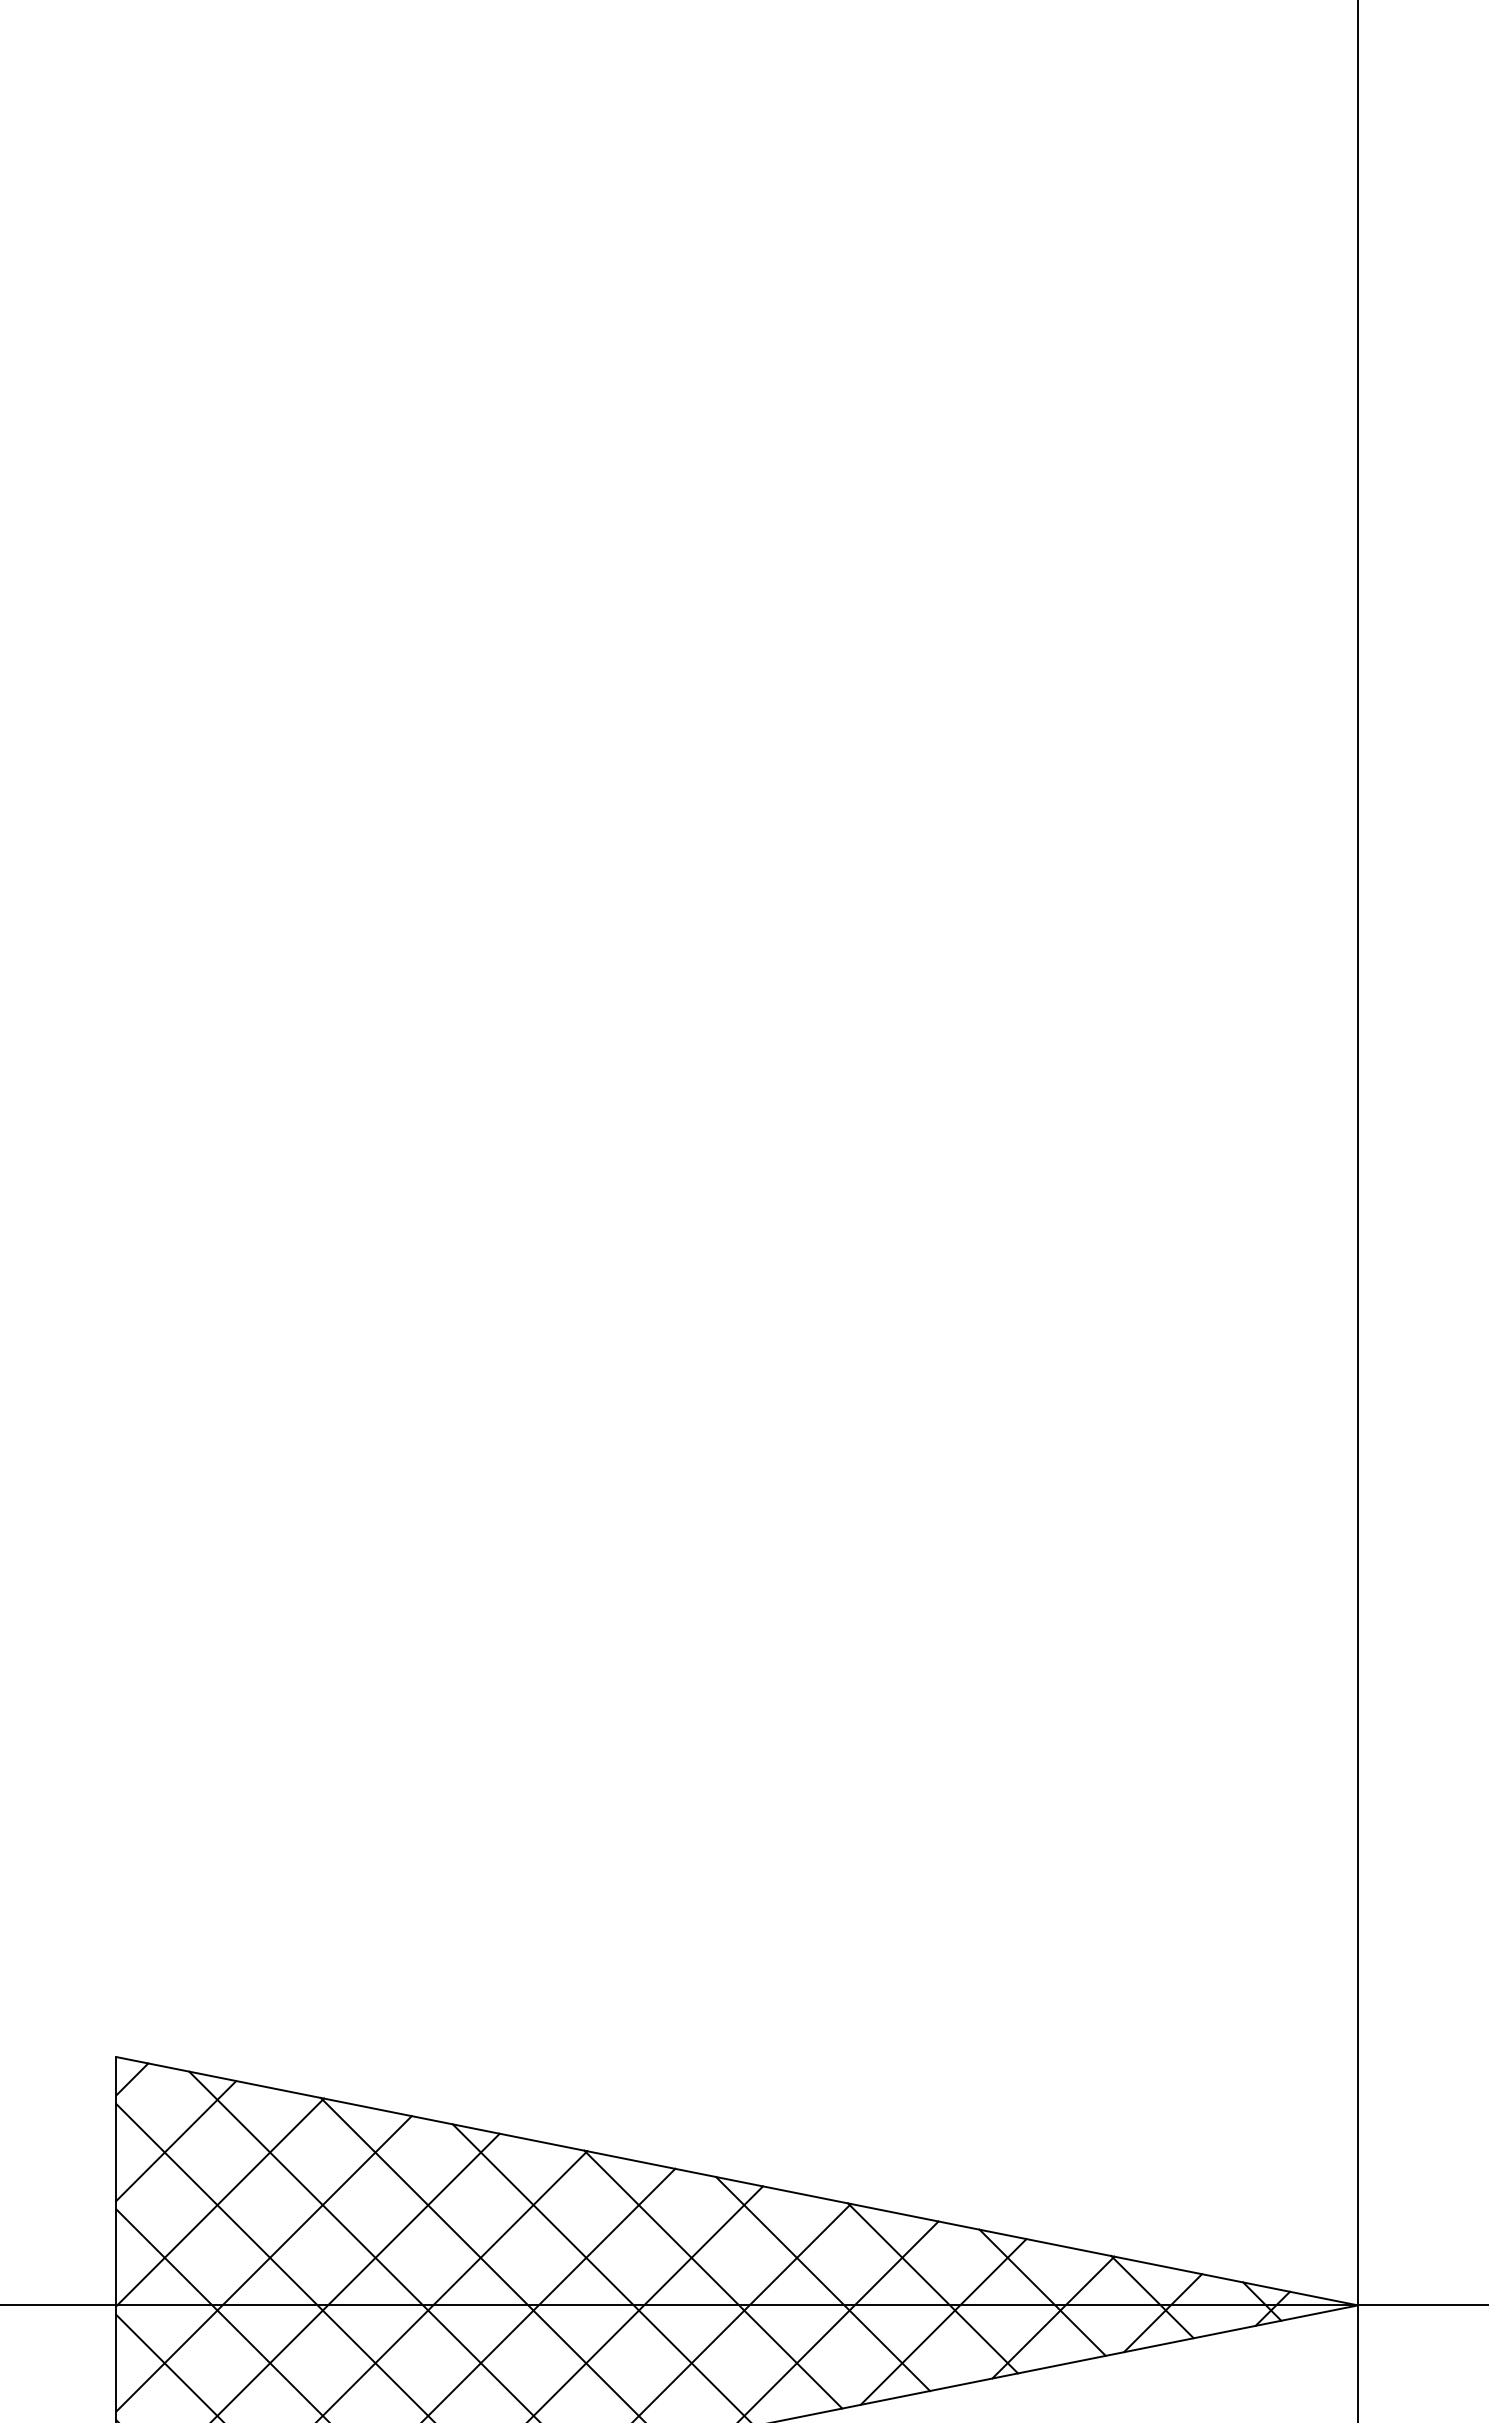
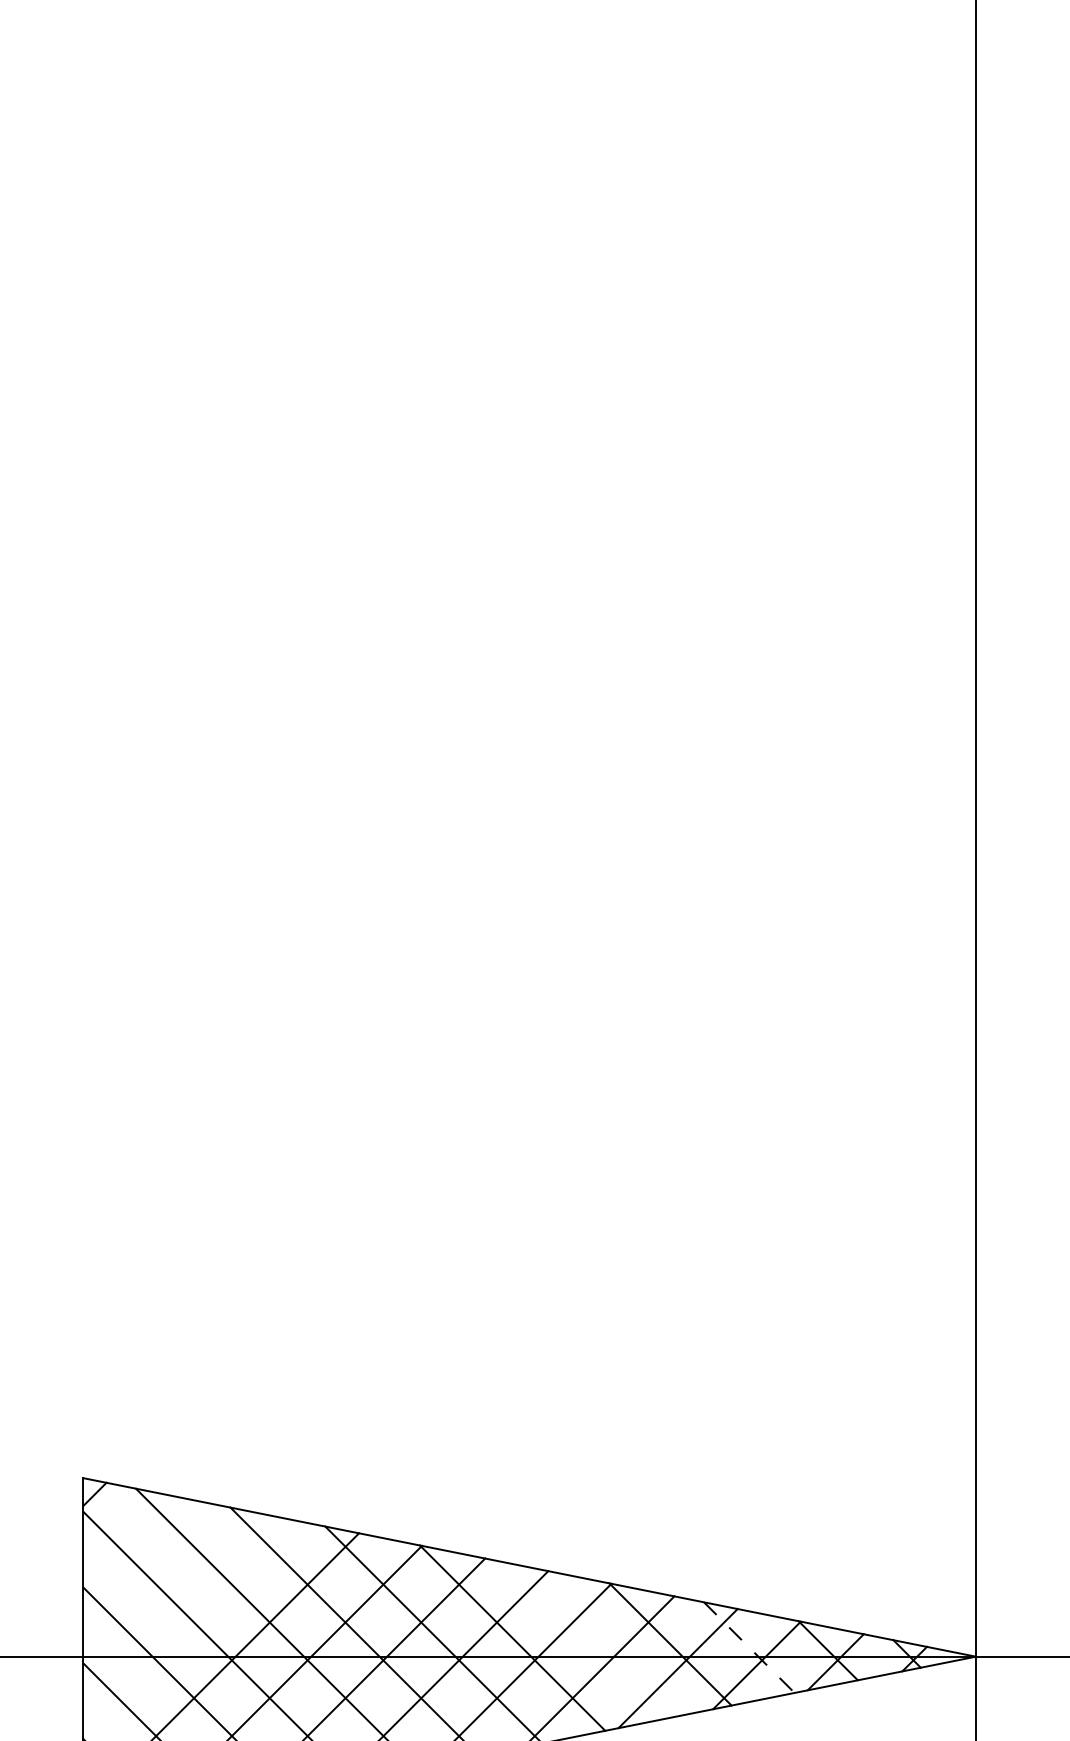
line: (176, 2141) -> (126, 1538), removed
line: (220, 2202) -> (158, 1582), removed
line: (263, 2263) -> (189, 1626), removed
line: (823, 2283) -> (591, 1640), removed
line: (1043, 2293) -> (749, 1648), solid -> dashed

